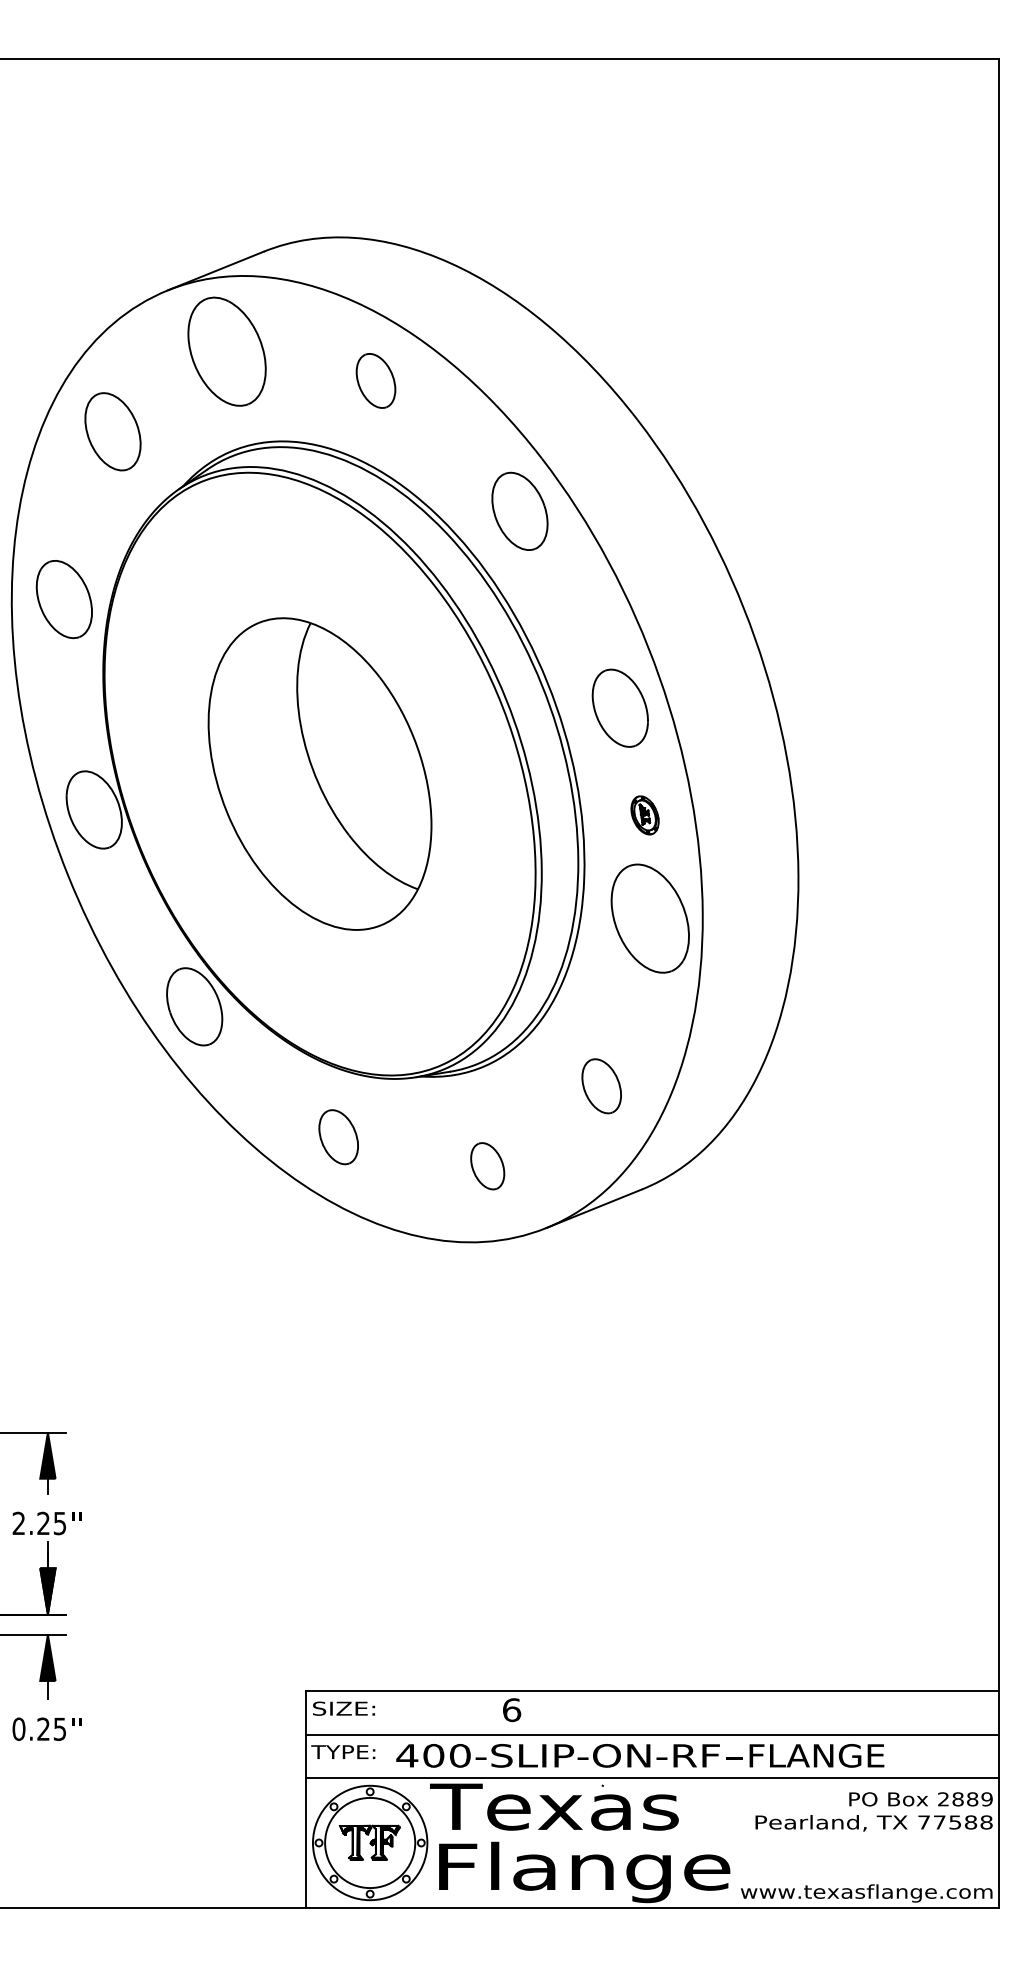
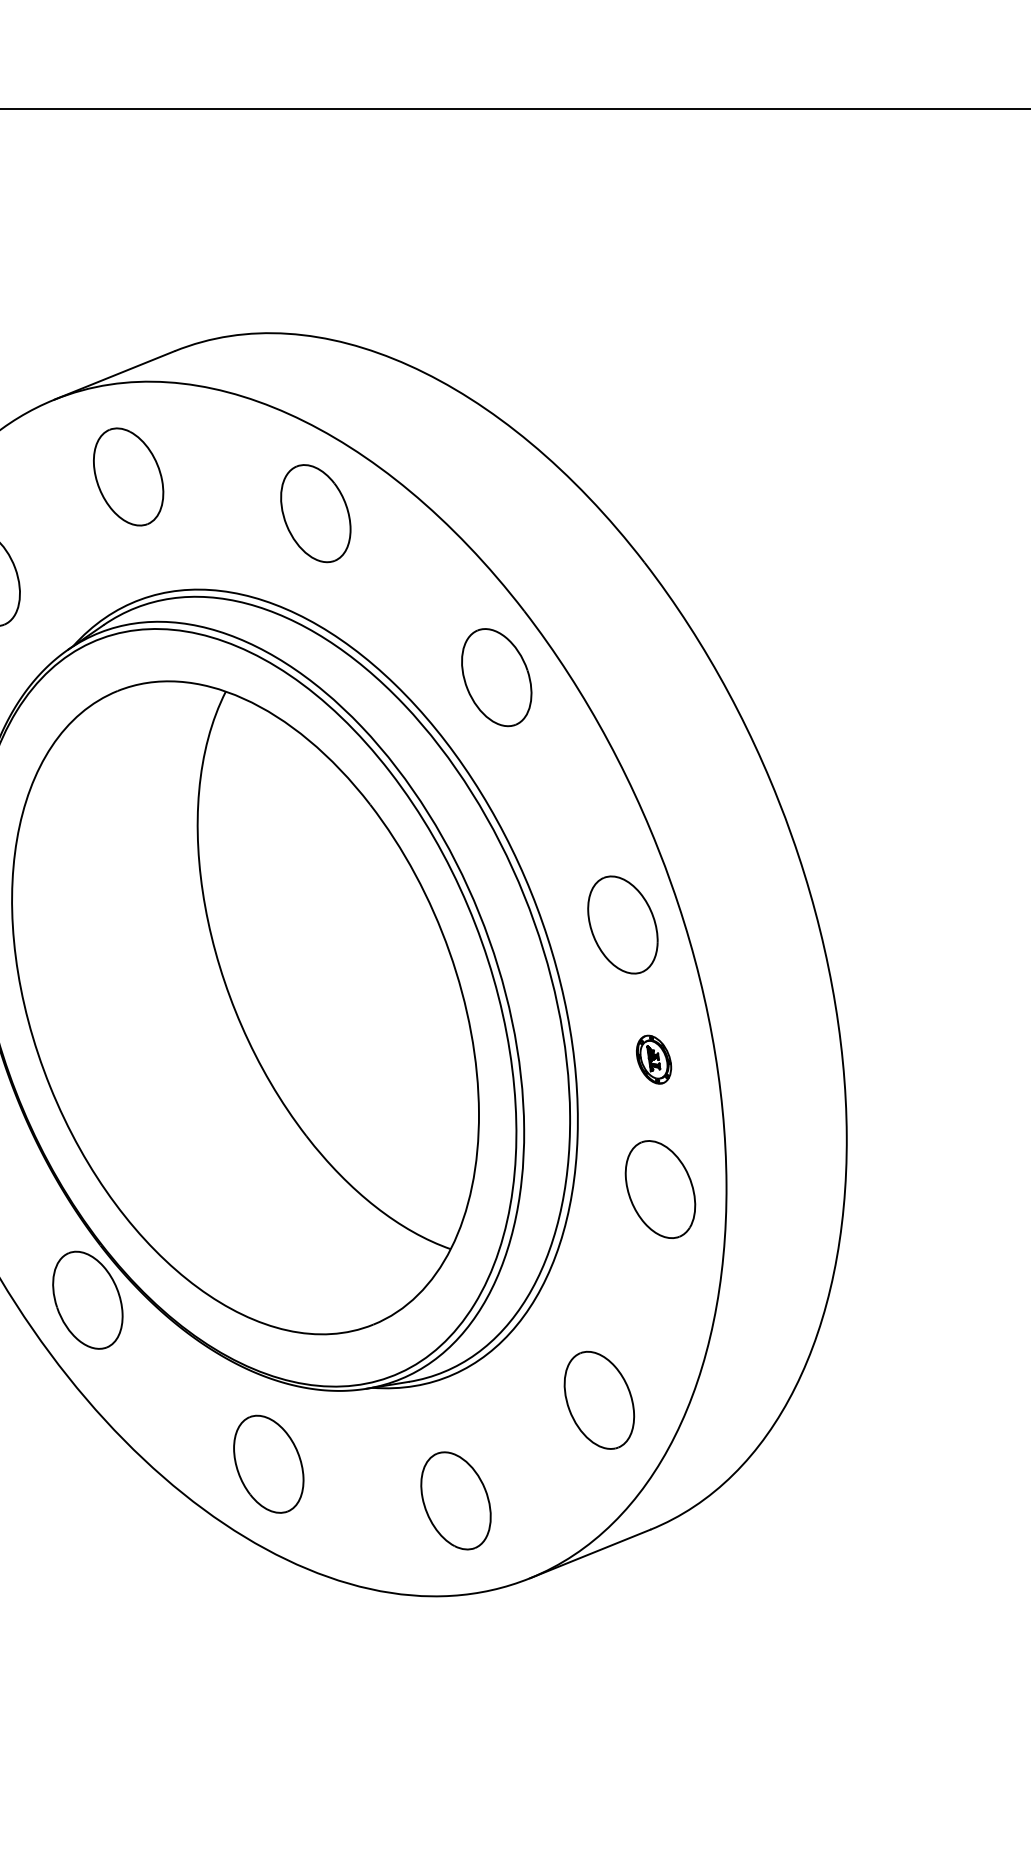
part: (226, 351) -> (127, 476), size x0.71
part: (375, 380) -> (315, 513), size x1.43
part: (319, 773) -> (244, 1007), size x1.67
part: (649, 918) -> (659, 1189), size x0.71
part: (601, 1085) -> (599, 1399), size x1.43
part: (338, 1136) -> (268, 1463), size x1.43
part: (487, 1165) -> (455, 1499), size x1.67

